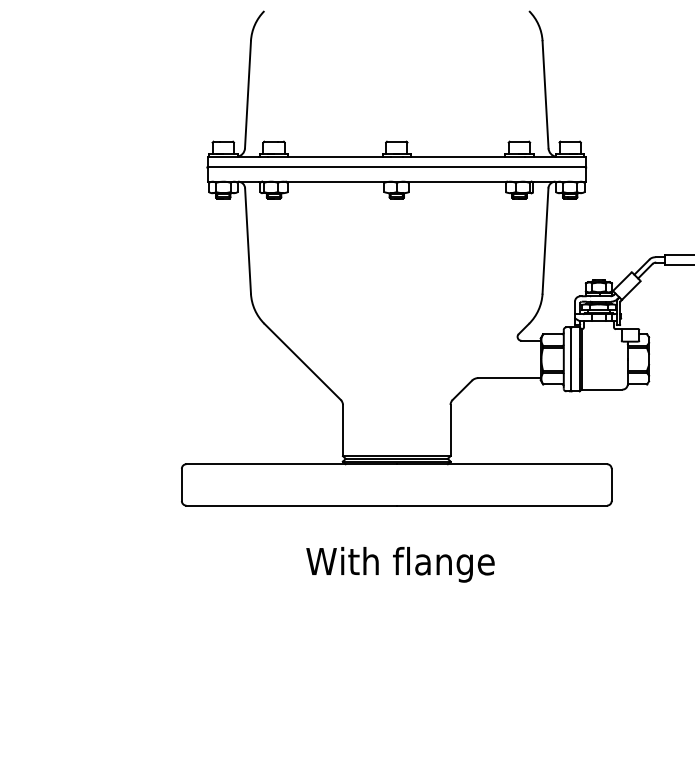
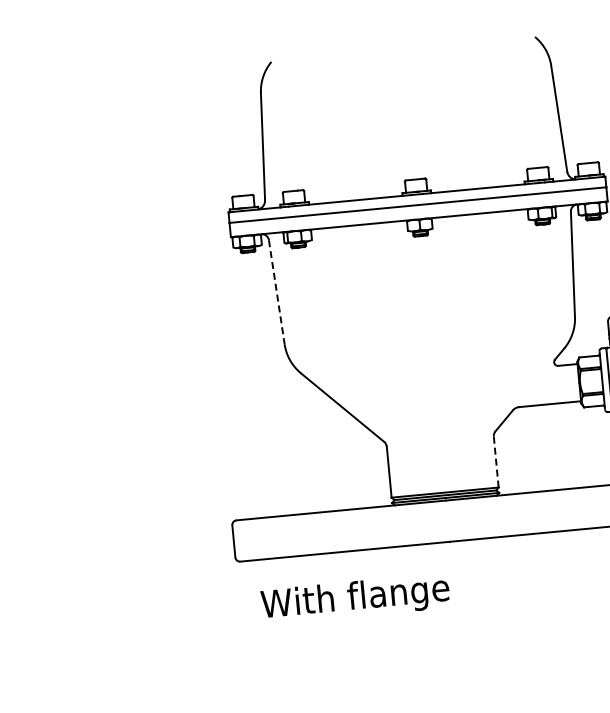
line: (248, 241) -> (277, 292), solid -> dashed
line: (450, 430) -> (496, 461), solid -> dashed
text: (400, 564) -> (355, 598), moved

